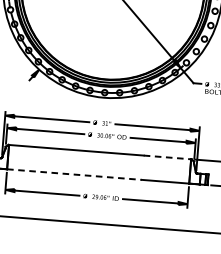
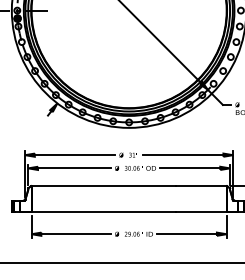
line: (167, 157) -> (201, 186), dashed -> solid
line: (75, 174) -> (104, 212), dashed -> solid

